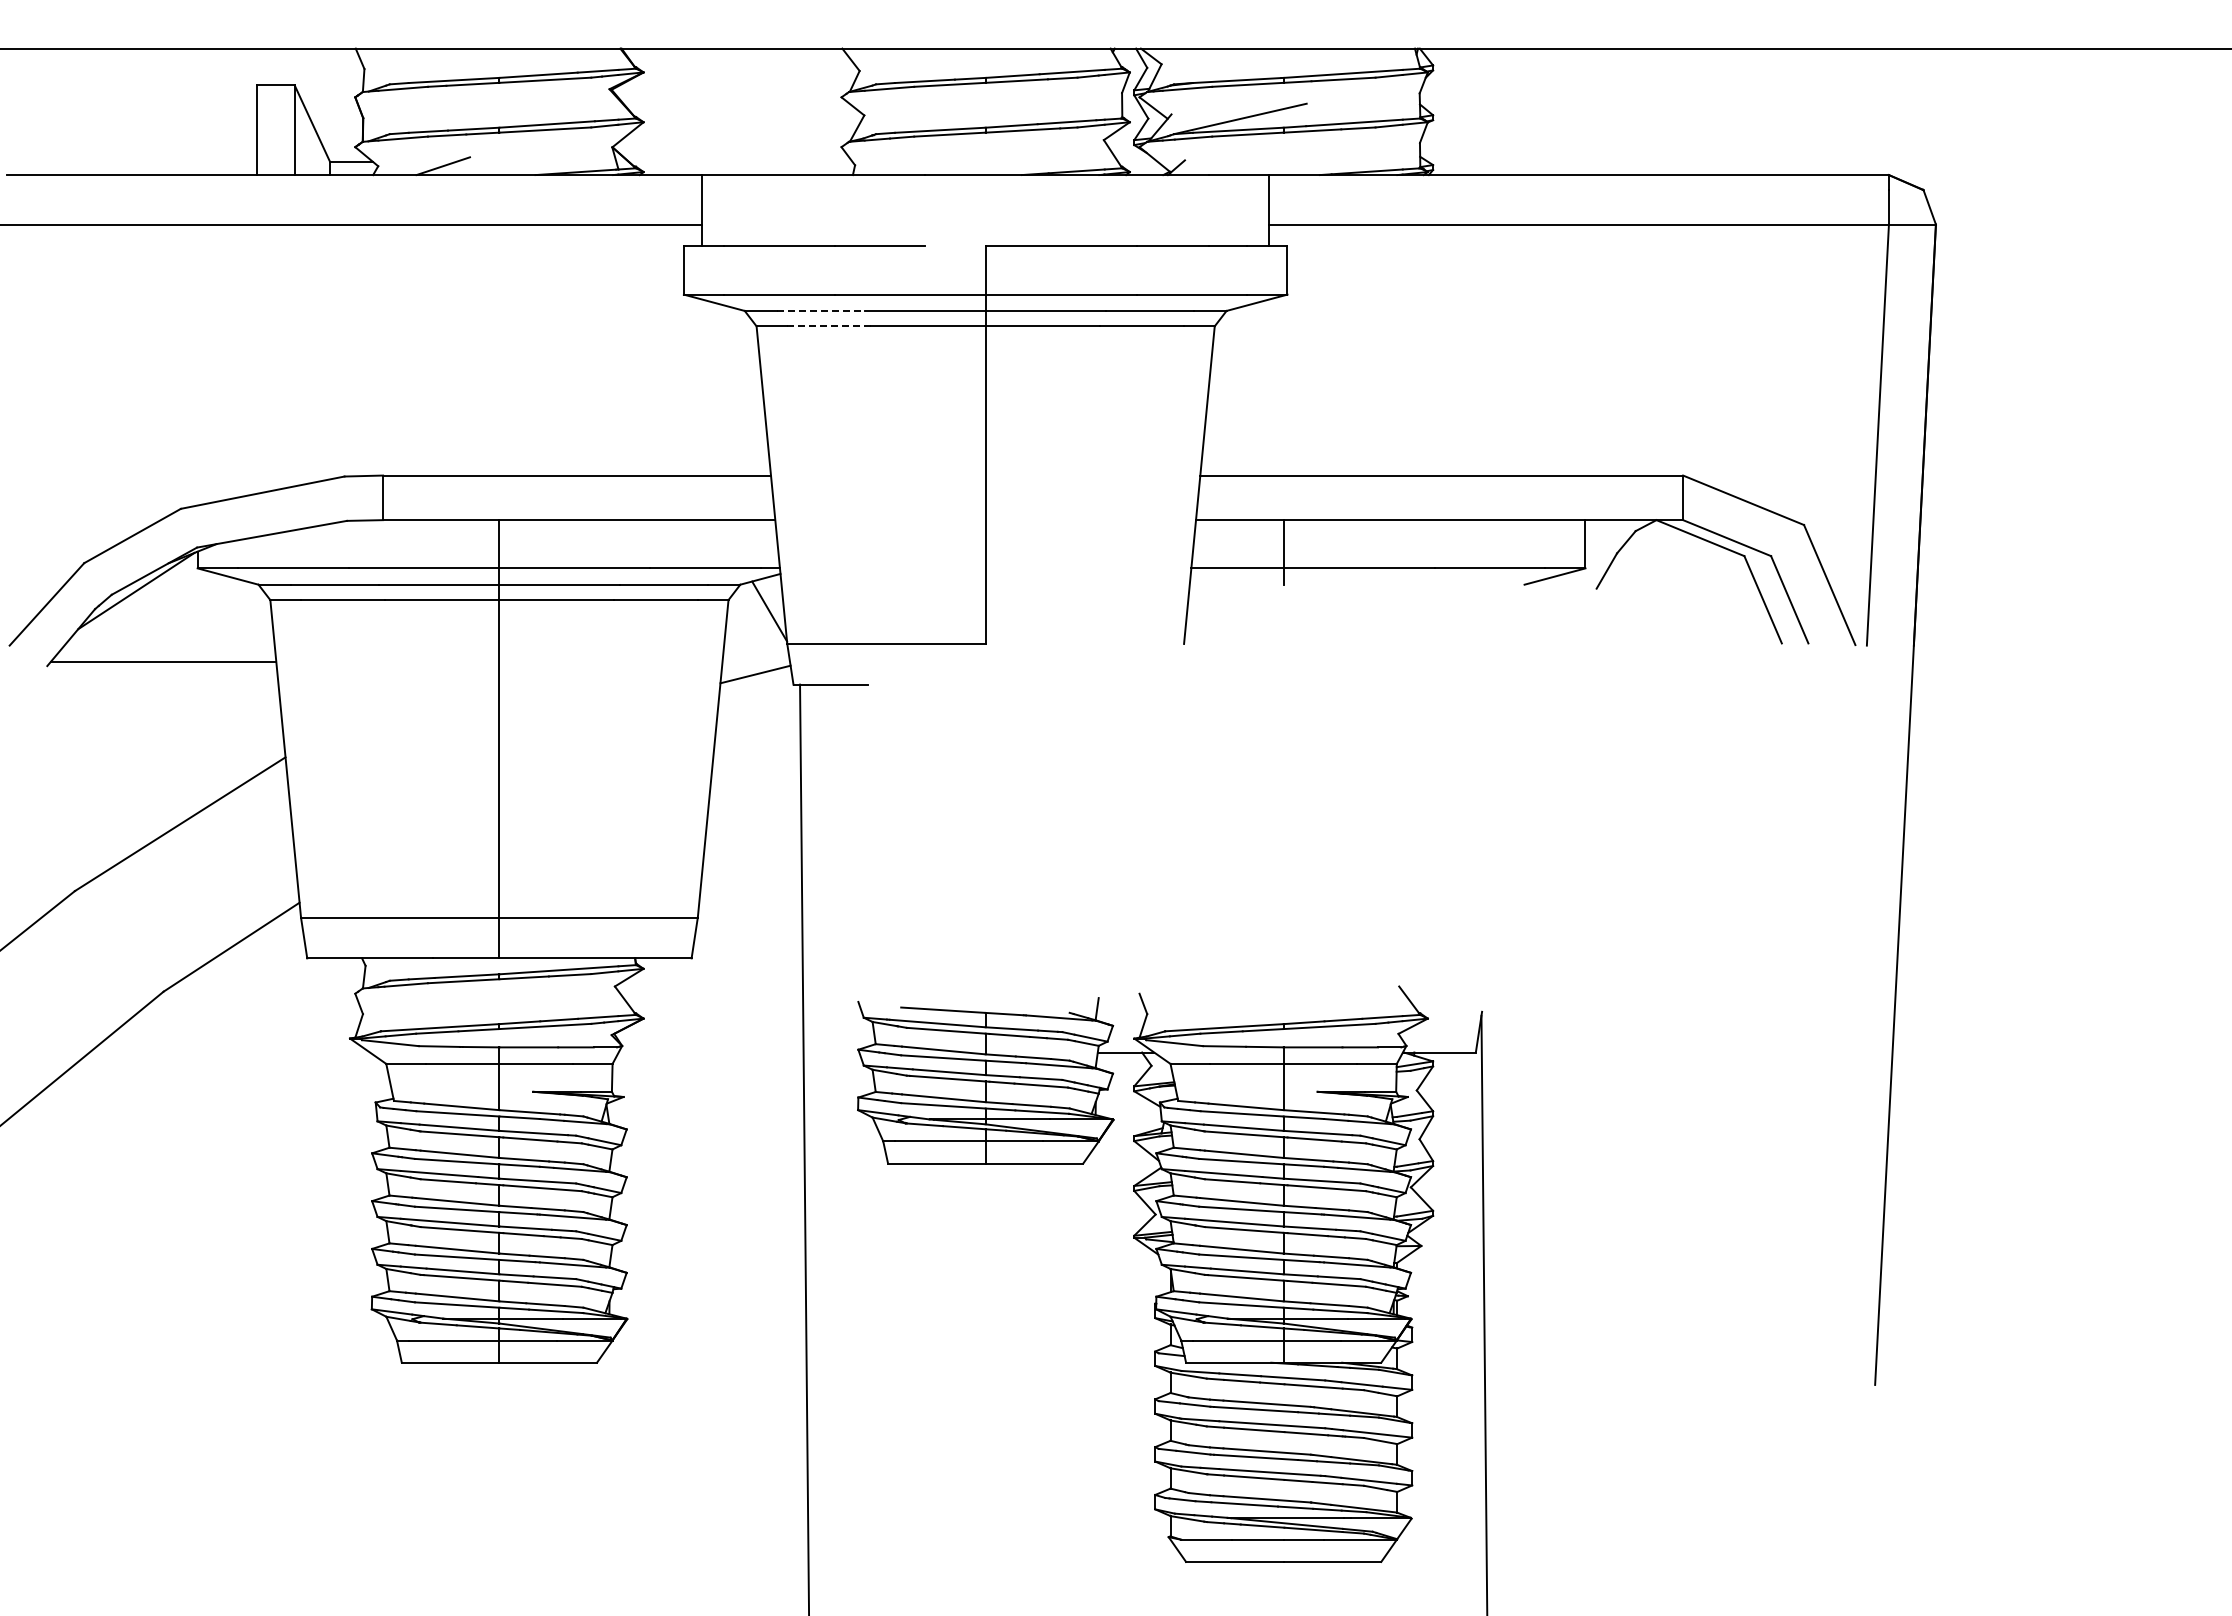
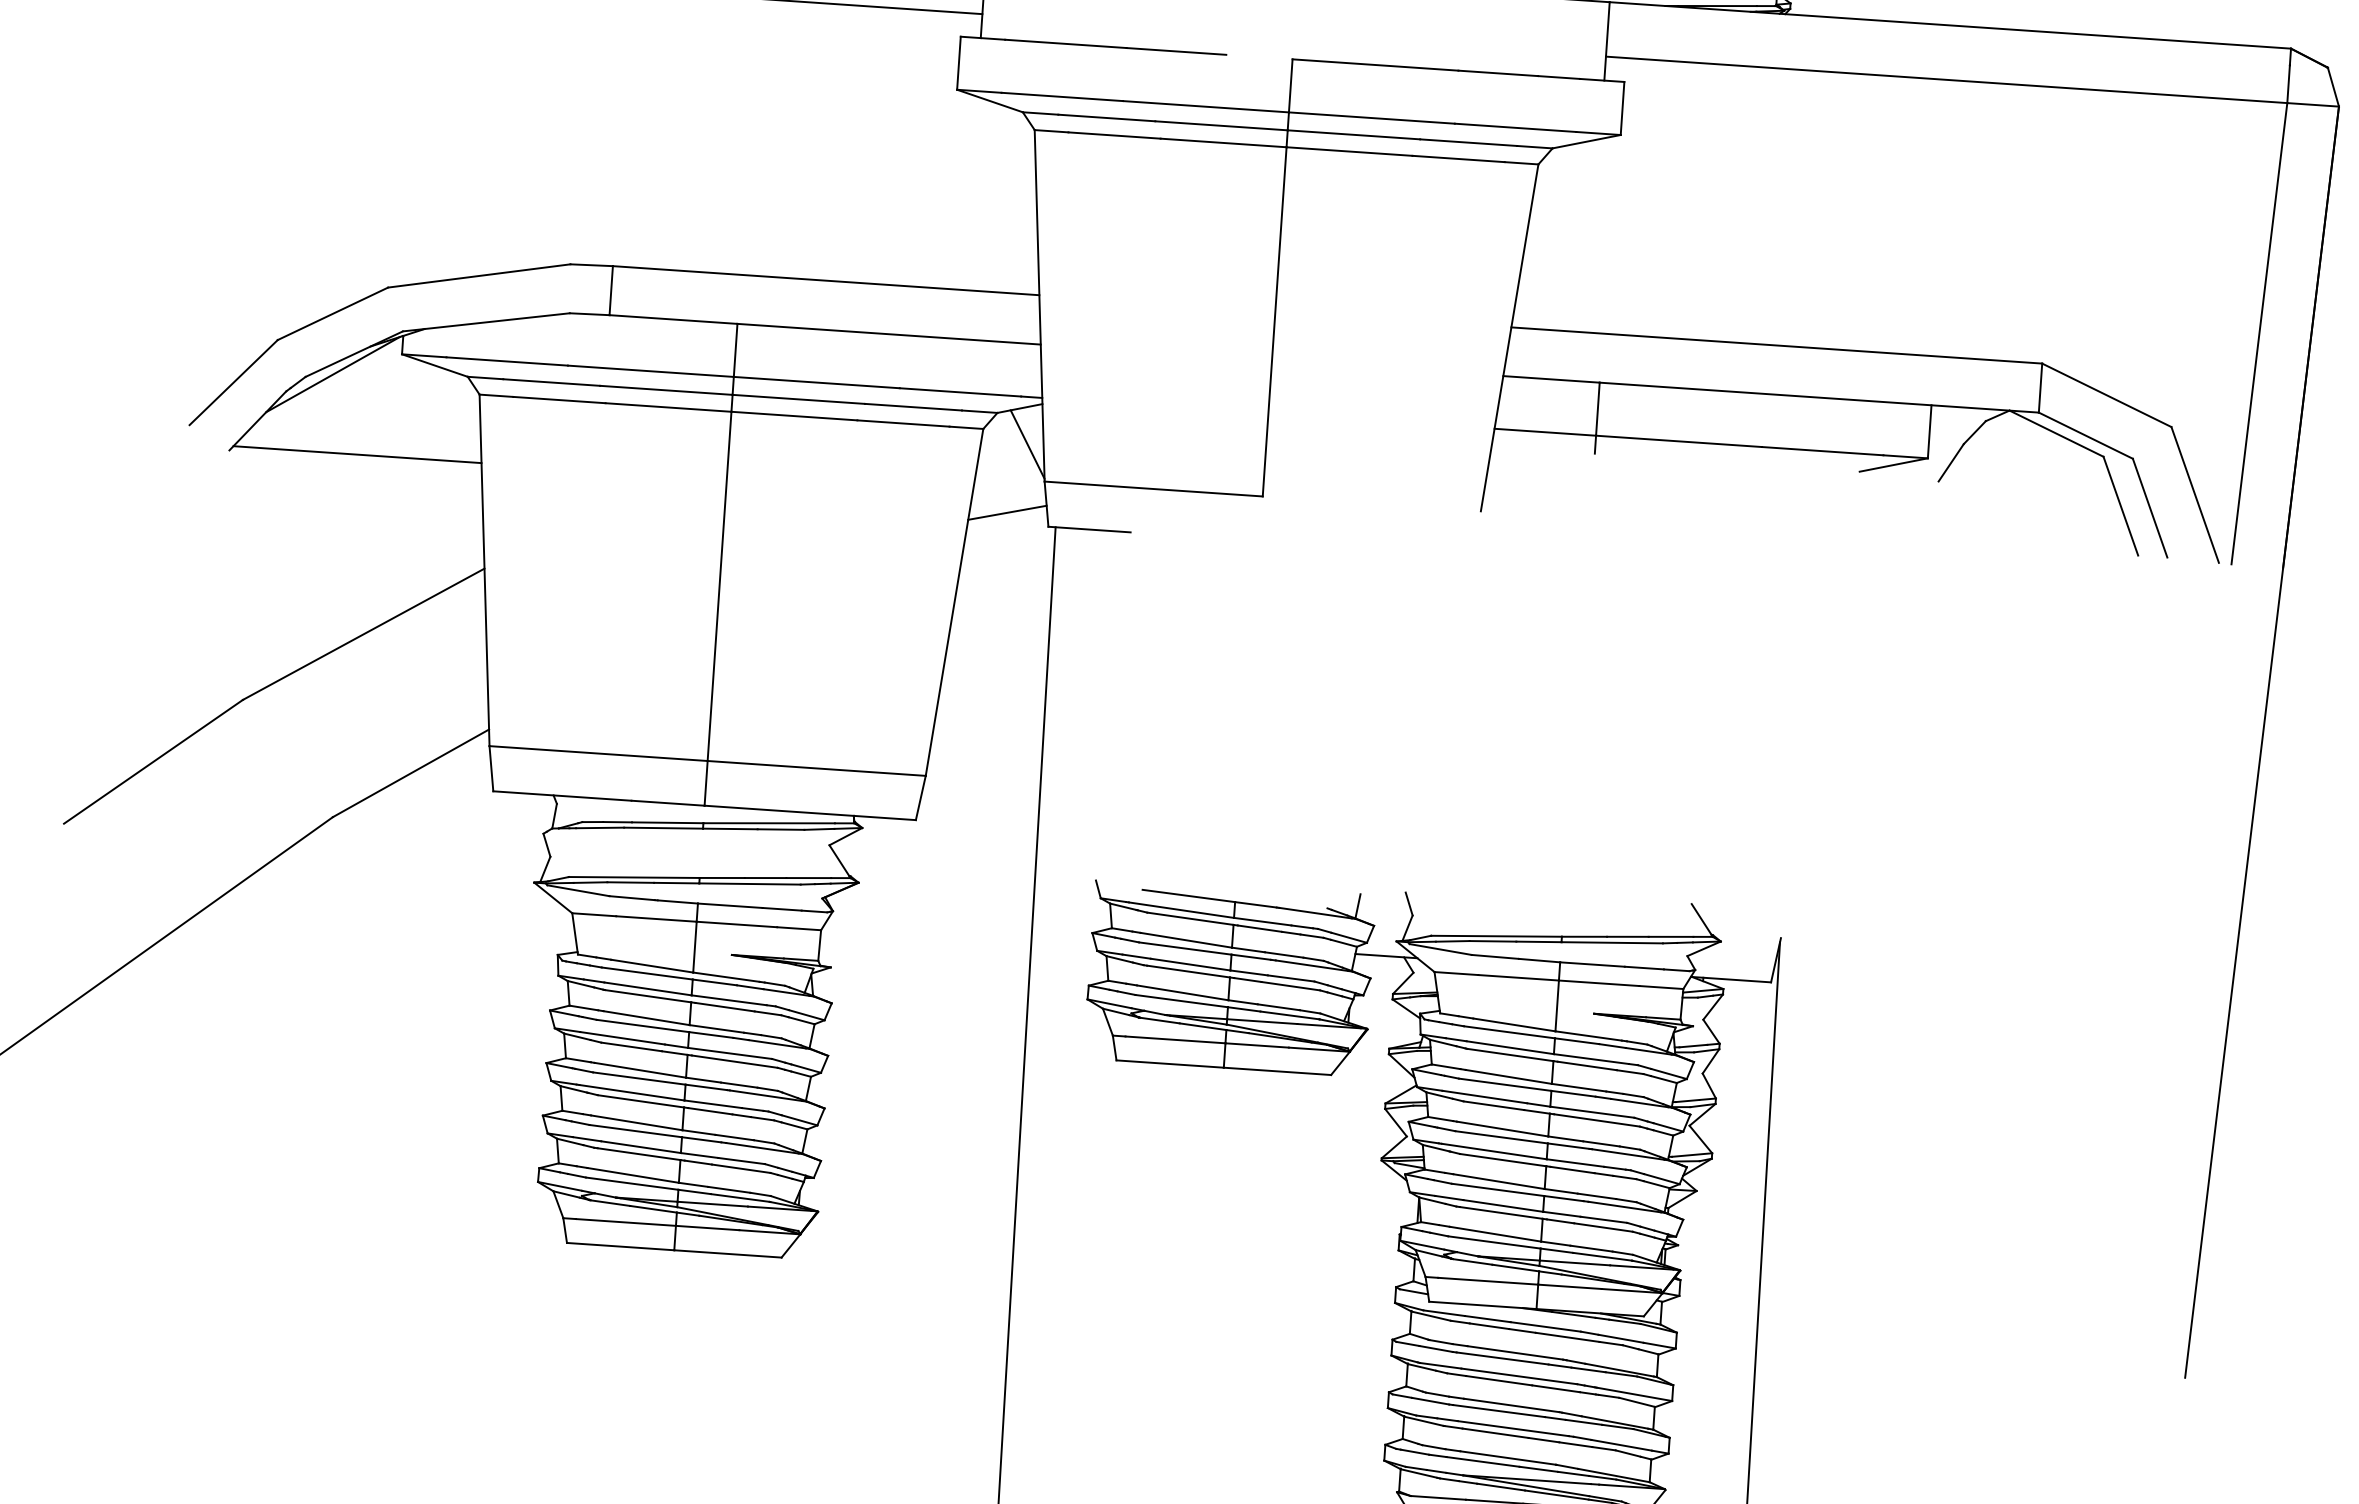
line: (821, 310) -> (1107, 117), dashed -> solid
line: (829, 326) -> (1114, 135), dashed -> solid

